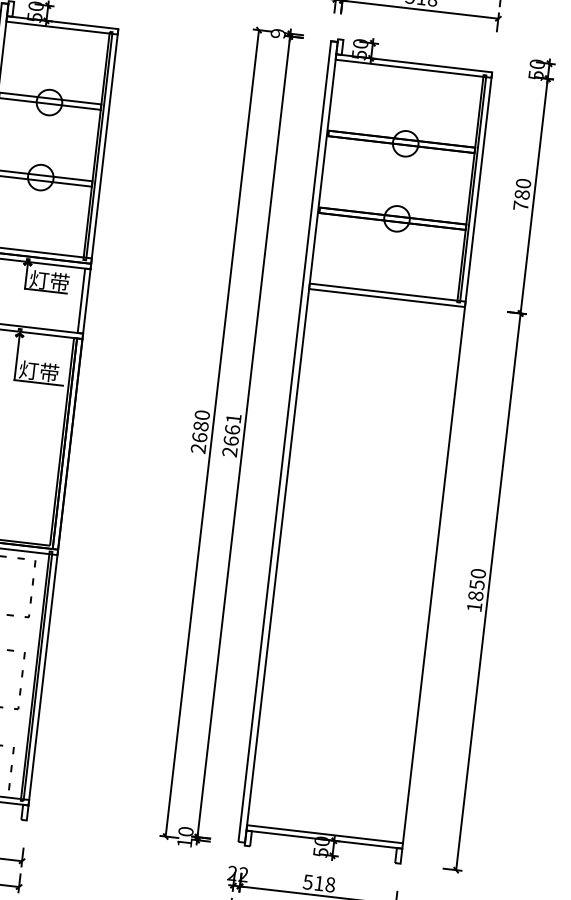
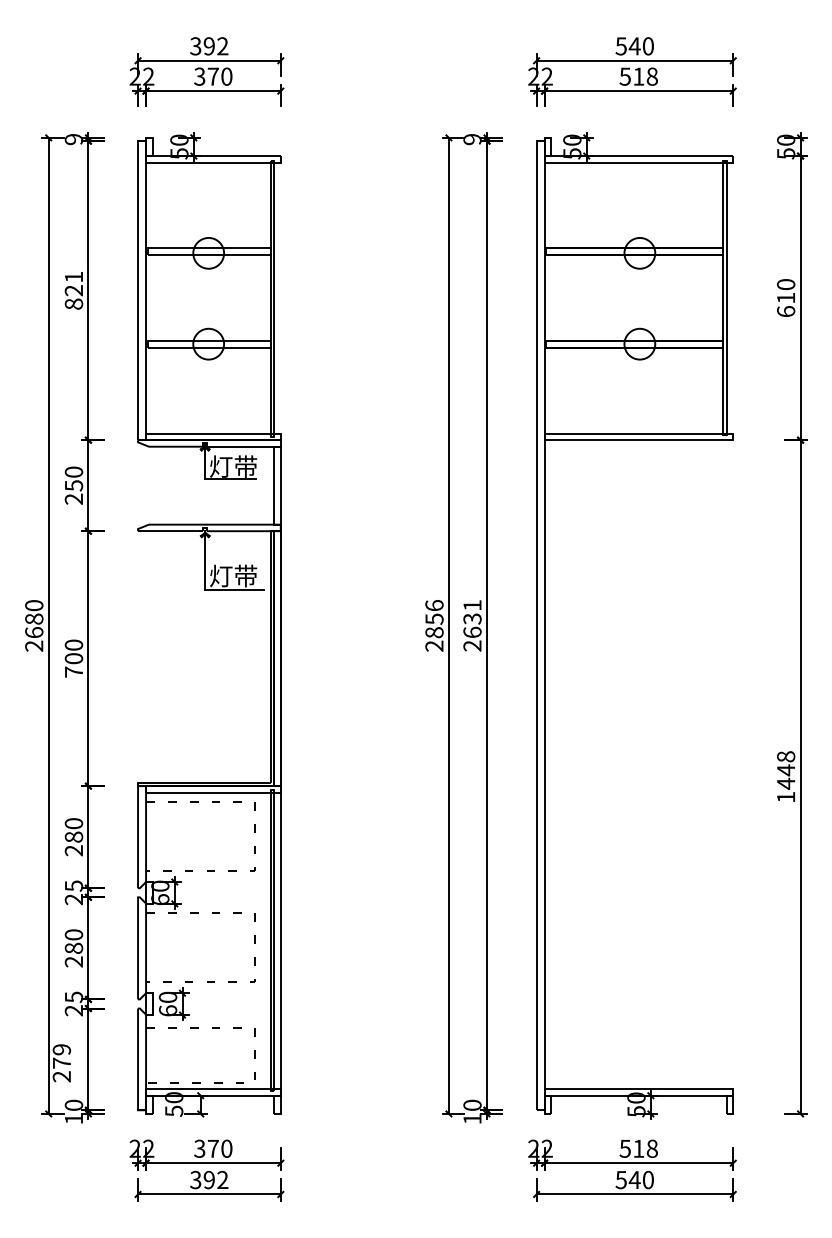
line: (104, 149) -> (280, 301), removed
text: (521, 200) -> (786, 304), 780 -> 610
text: (201, 426) -> (434, 619), 2680 -> 2856
text: (232, 429) -> (472, 618), 2661 -> 2631
line: (447, 457) -> (733, 622), removed
text: (477, 585) -> (786, 770), 1850 -> 1448

